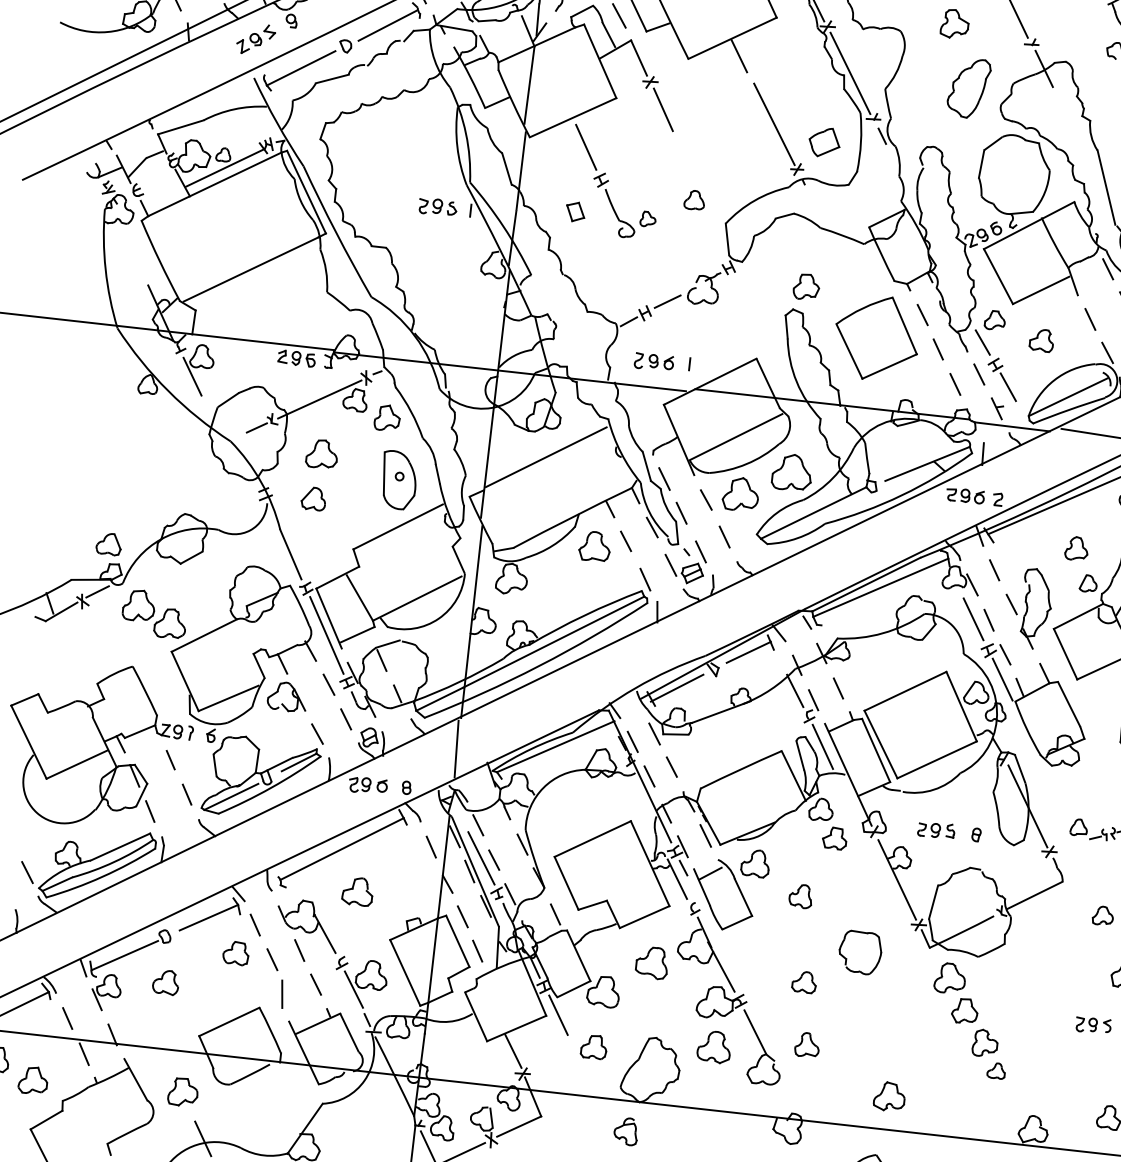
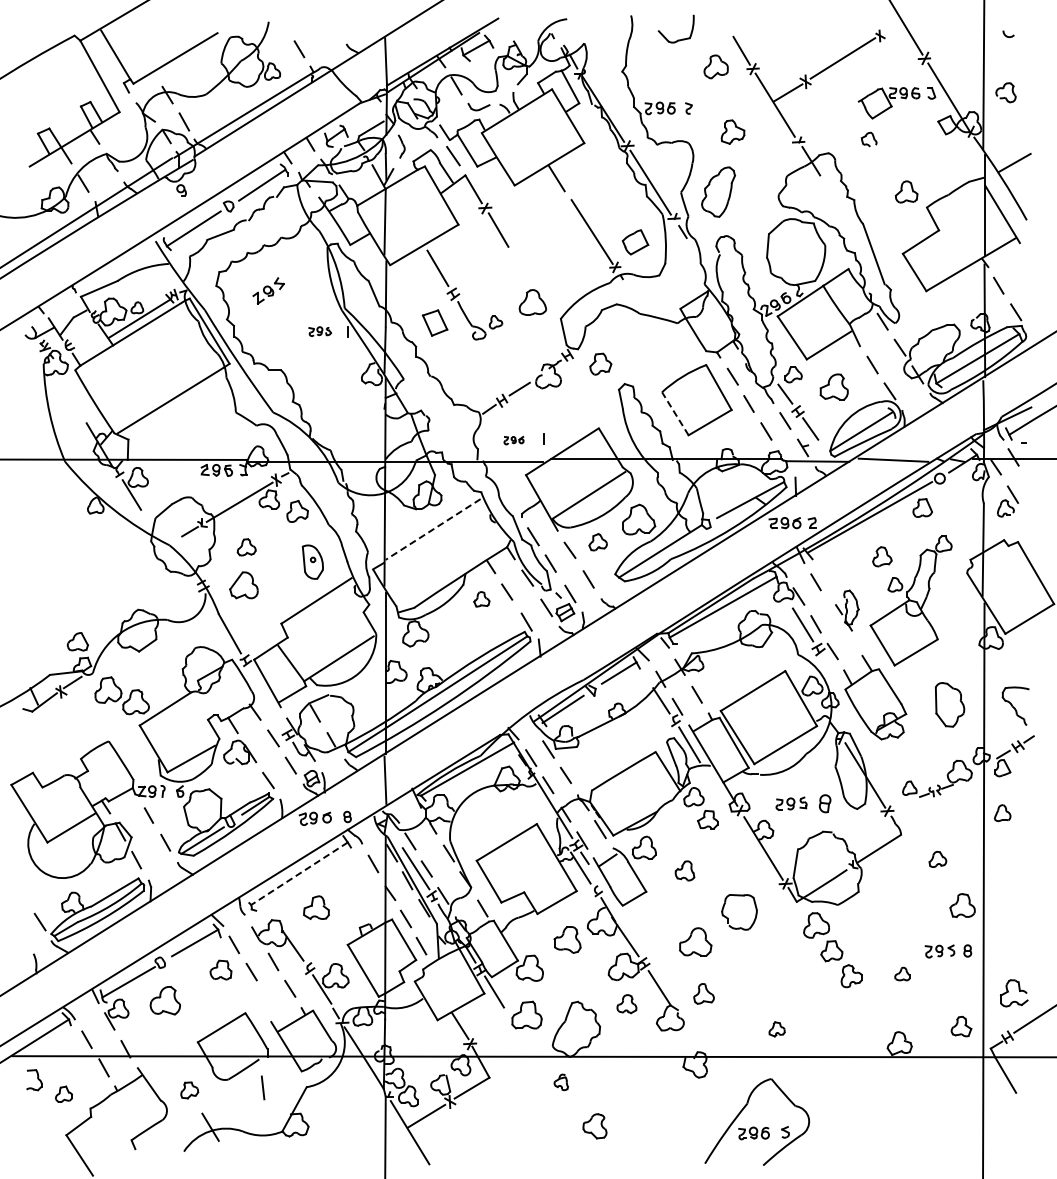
part: (255, 38) -> (268, 290), moved
part: (969, 87) -> (718, 191), moved
part: (694, 199) -> (532, 301), size x1.6
part: (437, 206) -> (319, 331), size x0.7
part: (575, 211) -> (434, 322), size x1.6
part: (806, 286) -> (600, 363), moved
part: (1041, 339) -> (833, 386), size x1.4
line: (849, 351) -> (675, 413), solid -> dashed
part: (653, 361) -> (513, 440), size x0.6
part: (322, 452) -> (246, 546), size x0.7
line: (545, 457) -> (432, 529), solid -> dashed
part: (398, 479) -> (312, 561), size x0.7
part: (740, 493) -> (597, 541), size x0.6
part: (313, 498) -> (243, 585), size x1.4
part: (594, 546) -> (481, 599), size x0.6
part: (1028, 607) -> (847, 610), size x0.6
line: (326, 635) -> (266, 697), removed
line: (1002, 678) -> (832, 671), removed
part: (976, 834) -> (825, 803), size x1.6
line: (342, 848) -> (299, 873), solid -> dashed
part: (804, 981) -> (695, 941), size x1.6
part: (166, 982) -> (165, 1000), size x1.4
line: (281, 993) -> (262, 1087), moved
part: (593, 1046) -> (526, 1014), size x1.4
part: (713, 1046) -> (626, 1003), size x0.7
part: (996, 1070) -> (902, 973), moved
part: (32, 1080) -> (63, 1094), size x0.7
part: (182, 1092) -> (189, 1090), size x0.7
part: (888, 1096) -> (776, 1029), size x0.6
part: (625, 1131) -> (560, 1082), size x0.7

